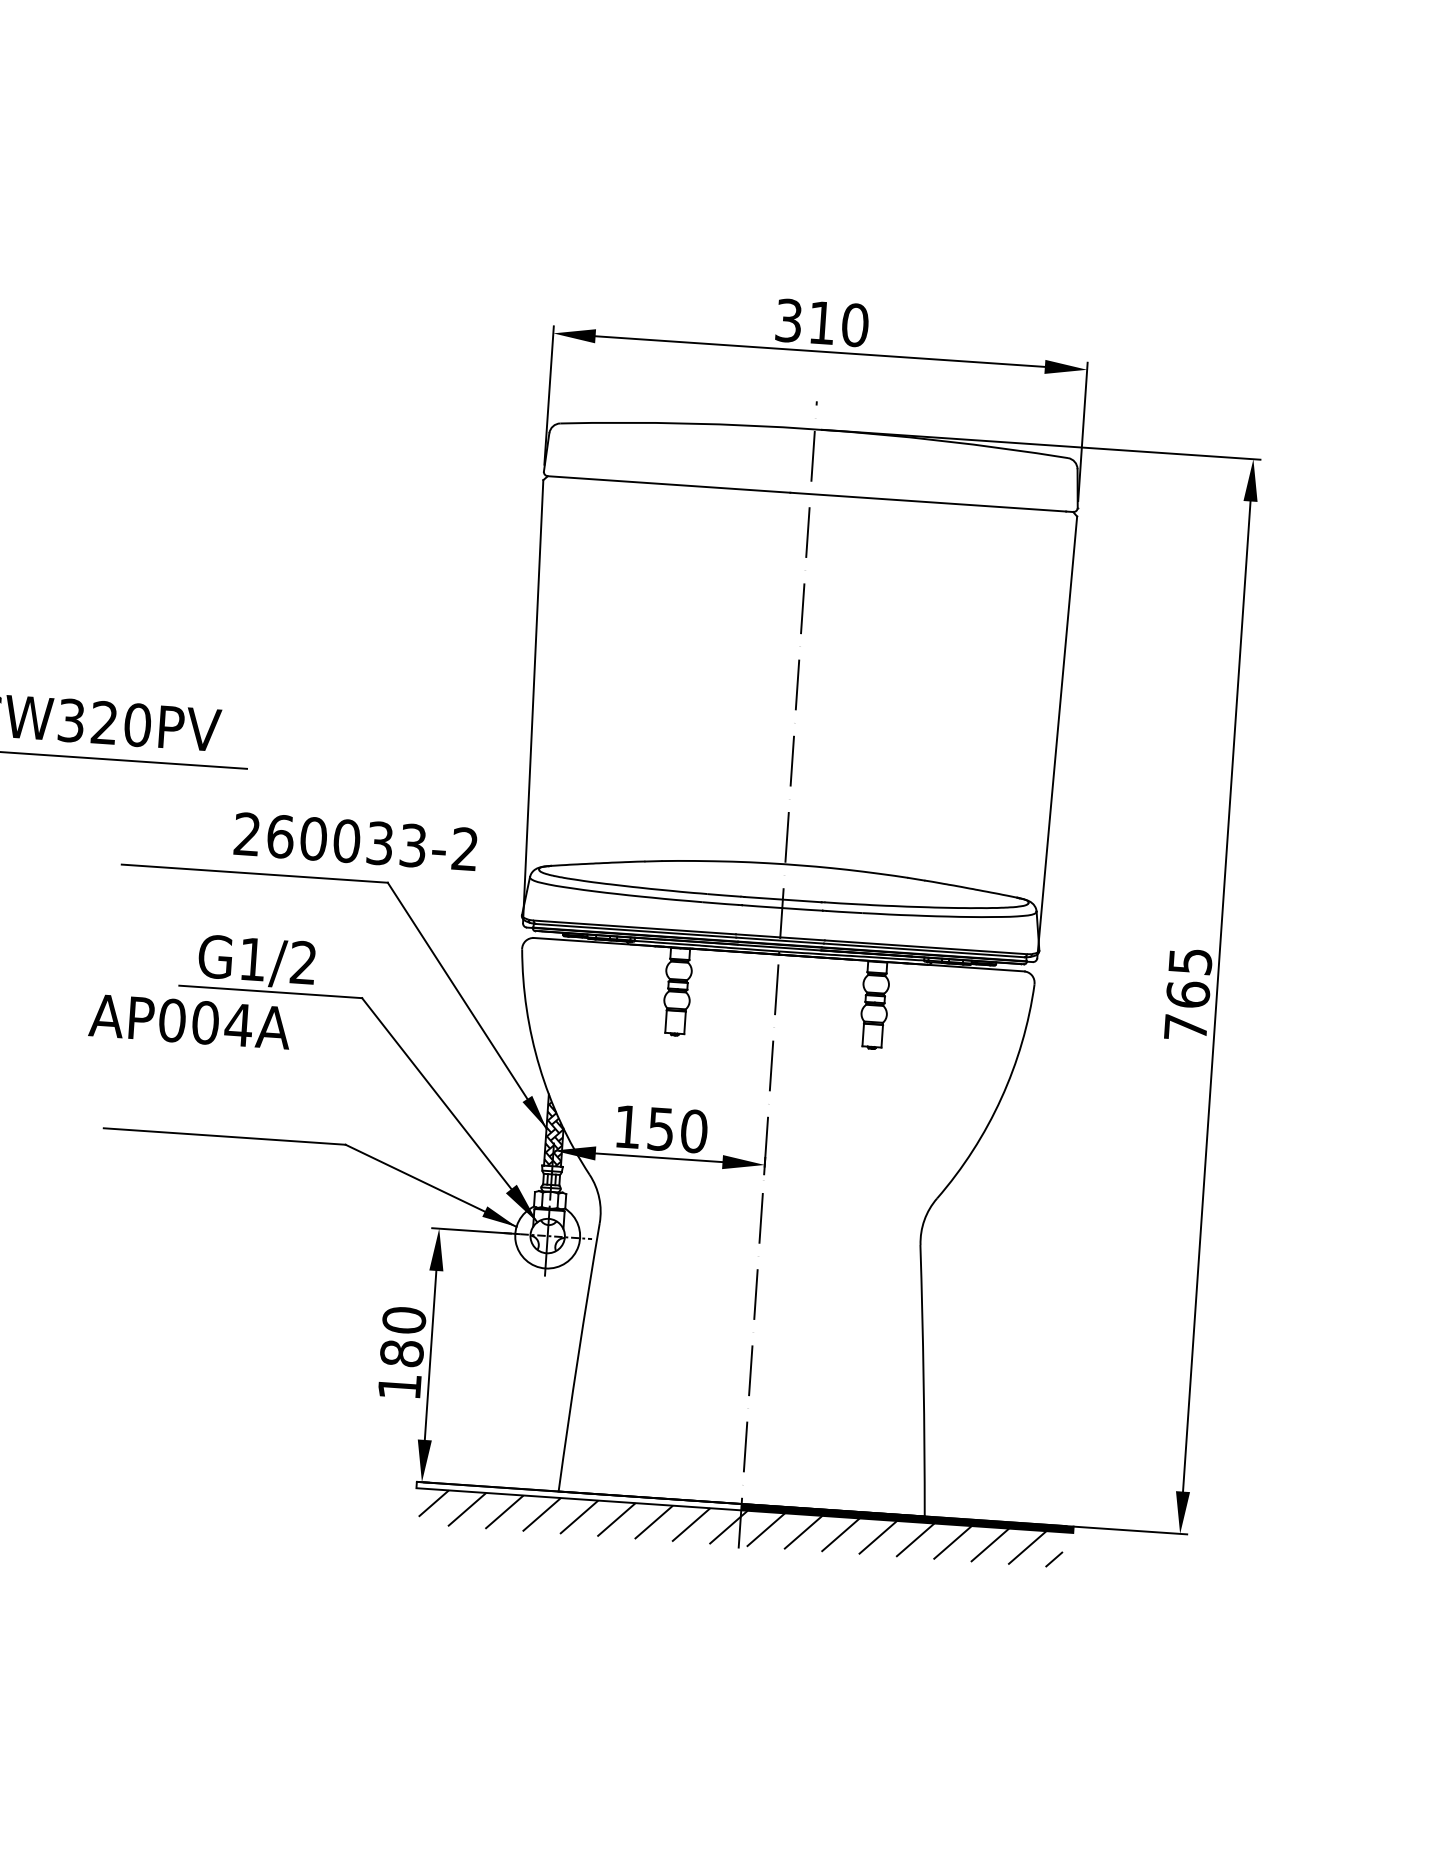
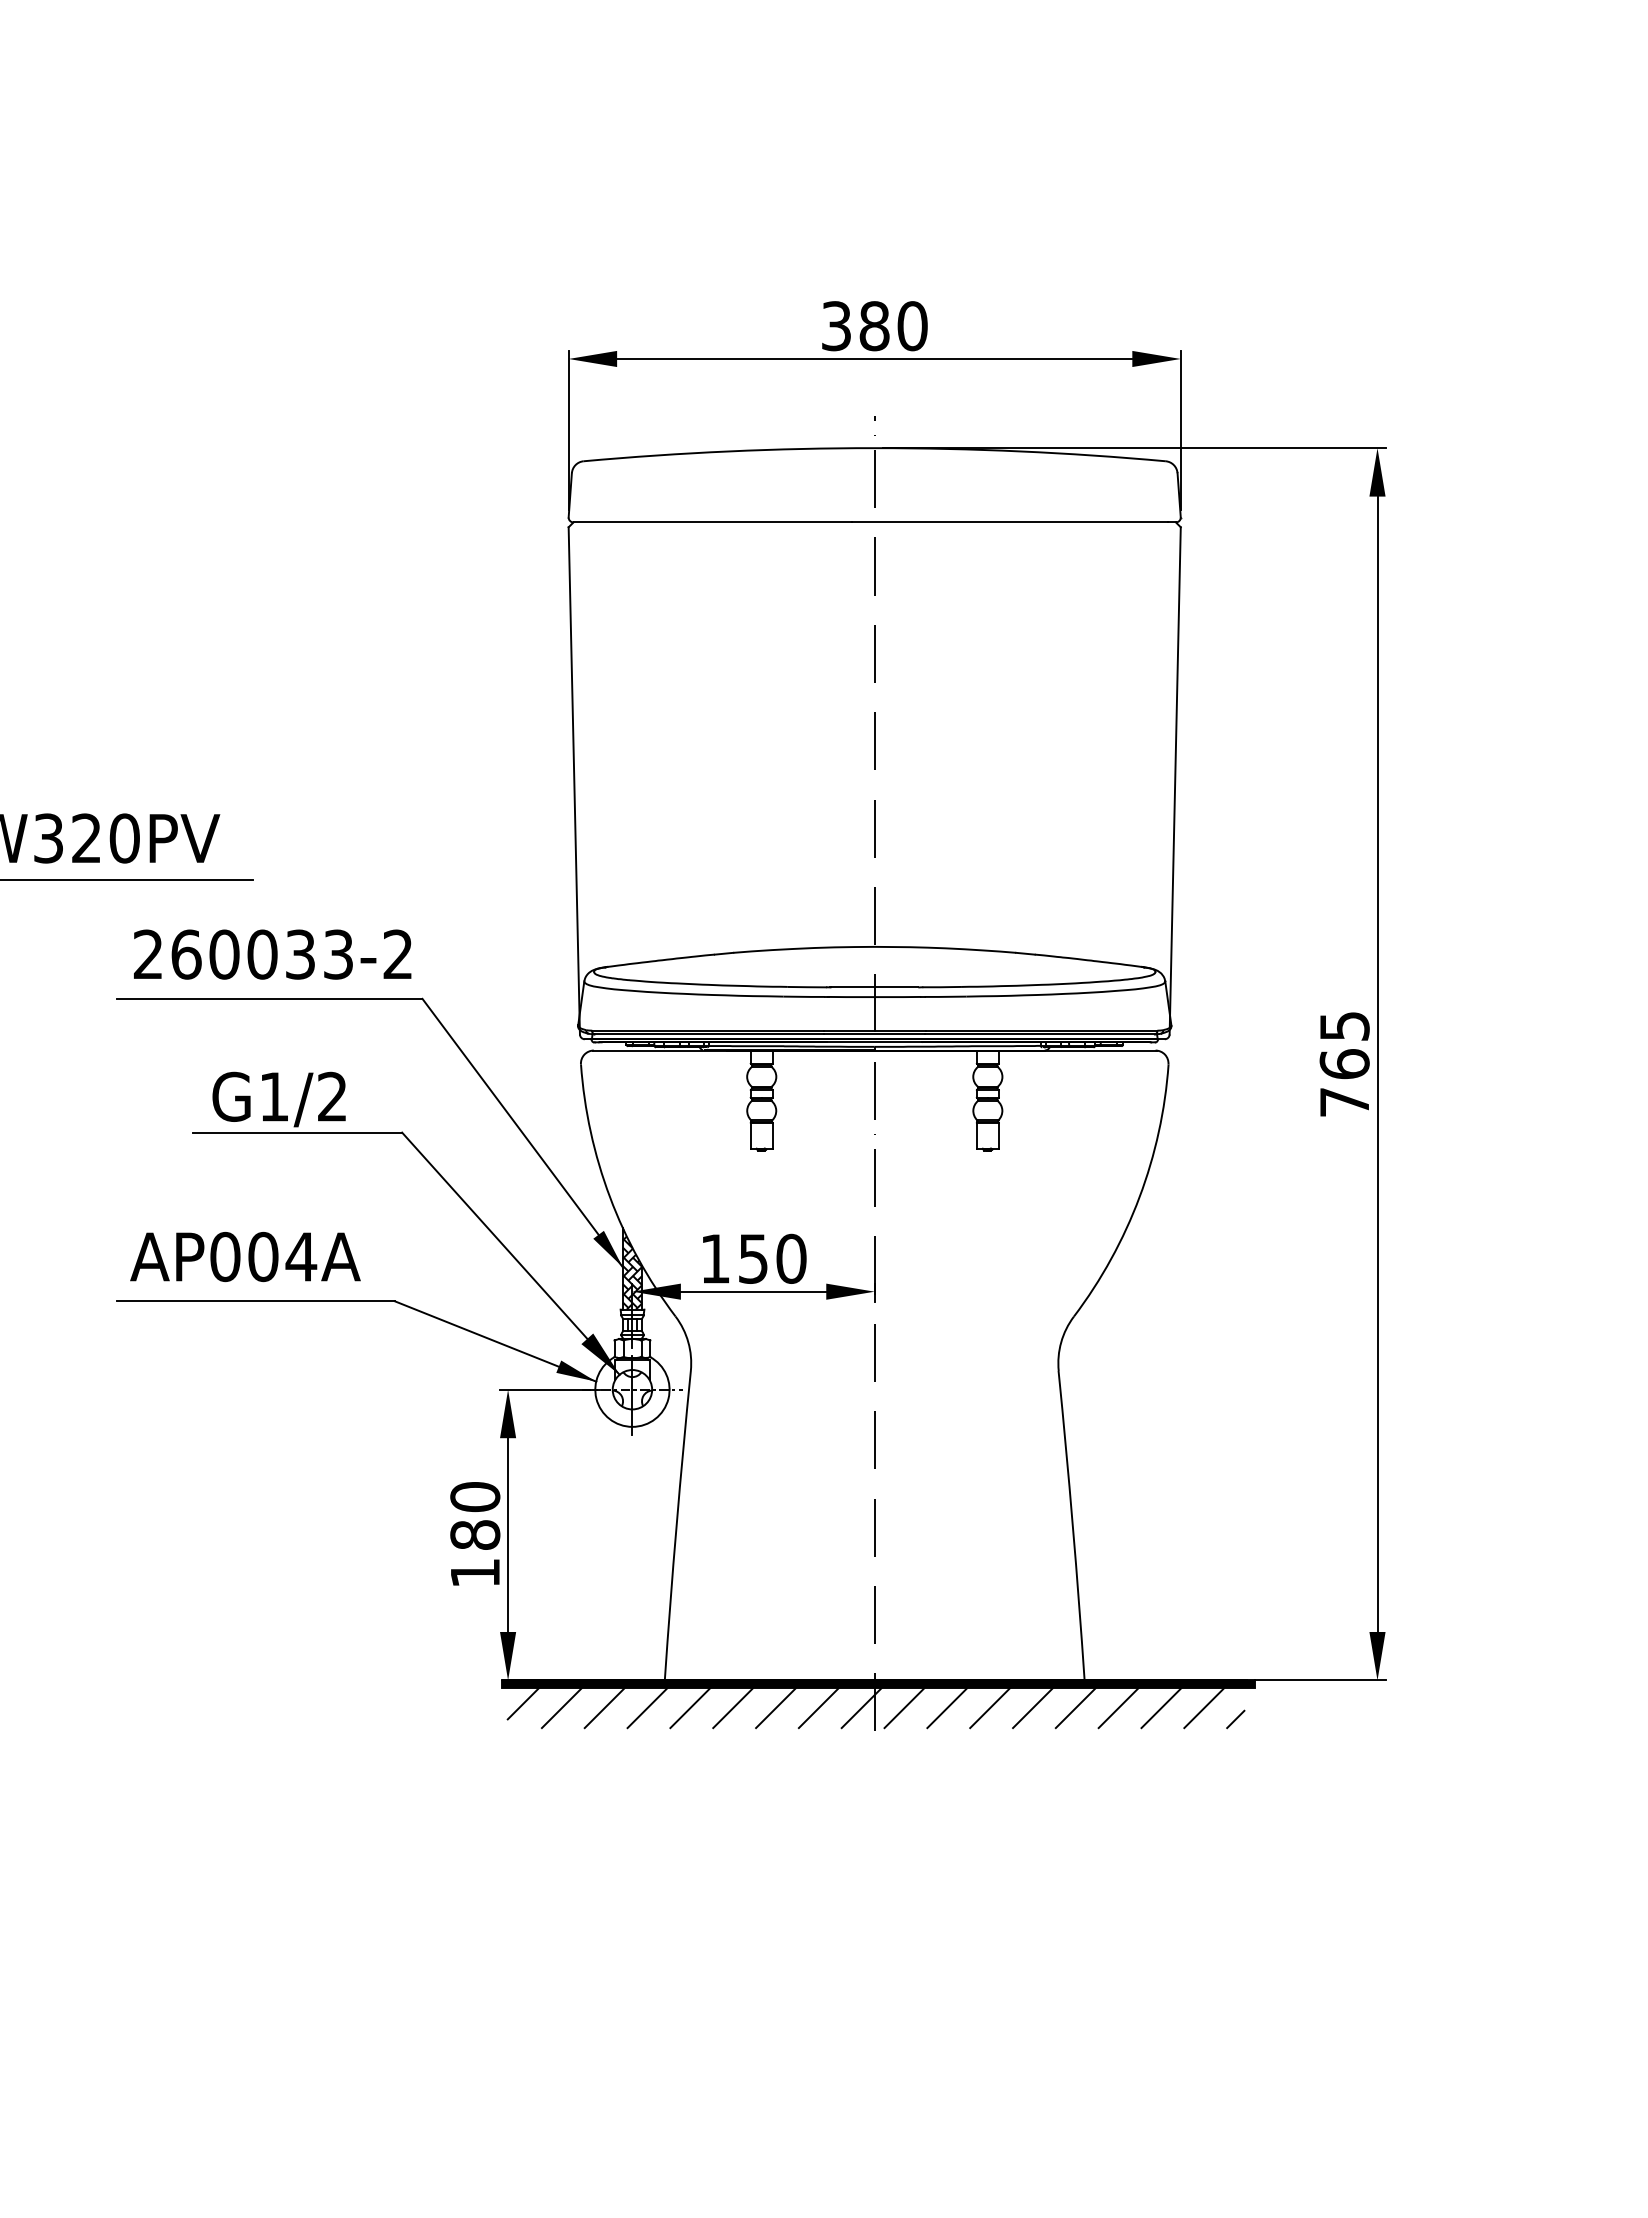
text: (821, 323) -> (874, 326), 310 -> 380
text: (355, 841) -> (272, 954), moved
text: (189, 1022) -> (245, 1257), moved
fill: (579, 1495) -> (688, 1683), added

